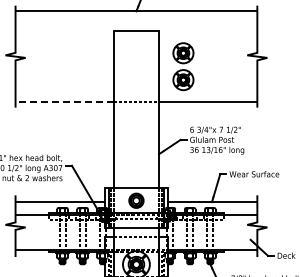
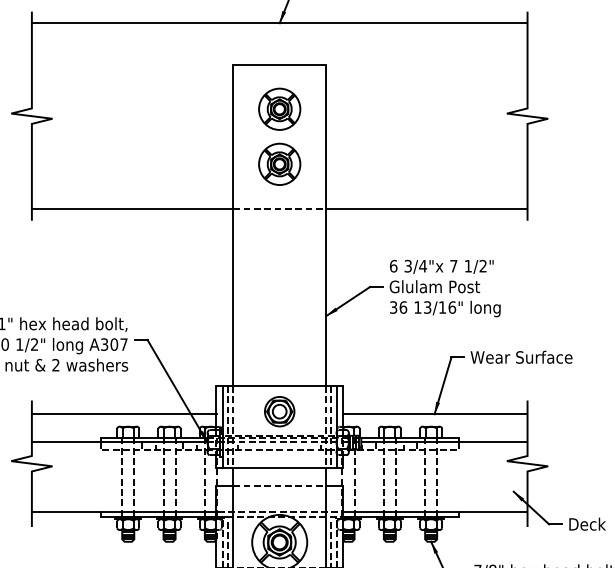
part: (183, 66) -> (279, 136), moved
line: (64, 101) -> (132, 208), dashed -> solid

